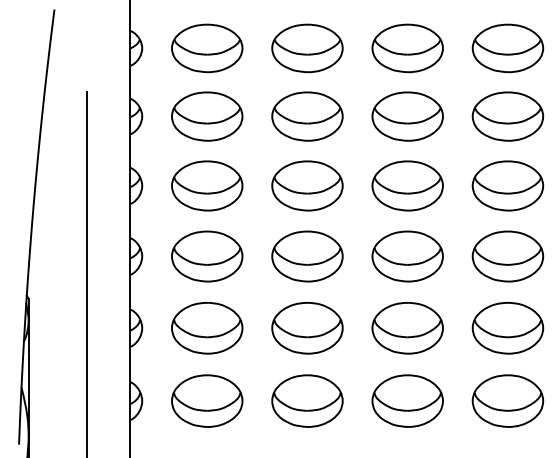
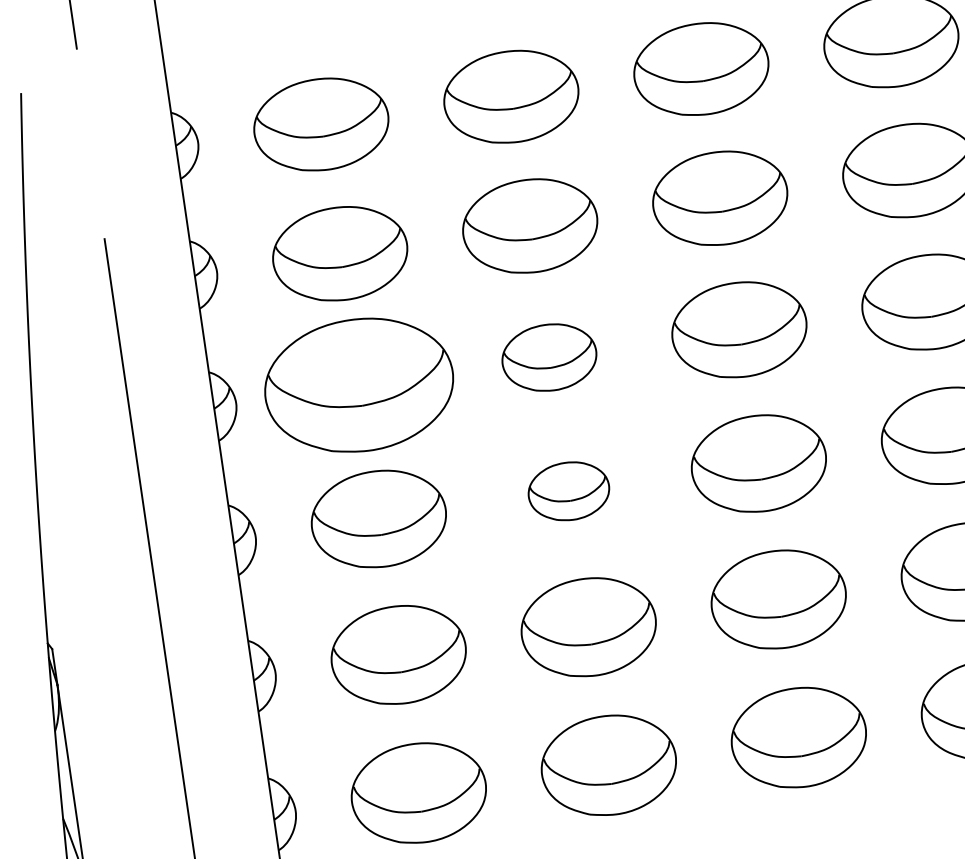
part: (207, 185) -> (359, 384), size x1.4
part: (307, 185) -> (549, 356), size x0.7
part: (307, 256) -> (568, 491), size x0.6

